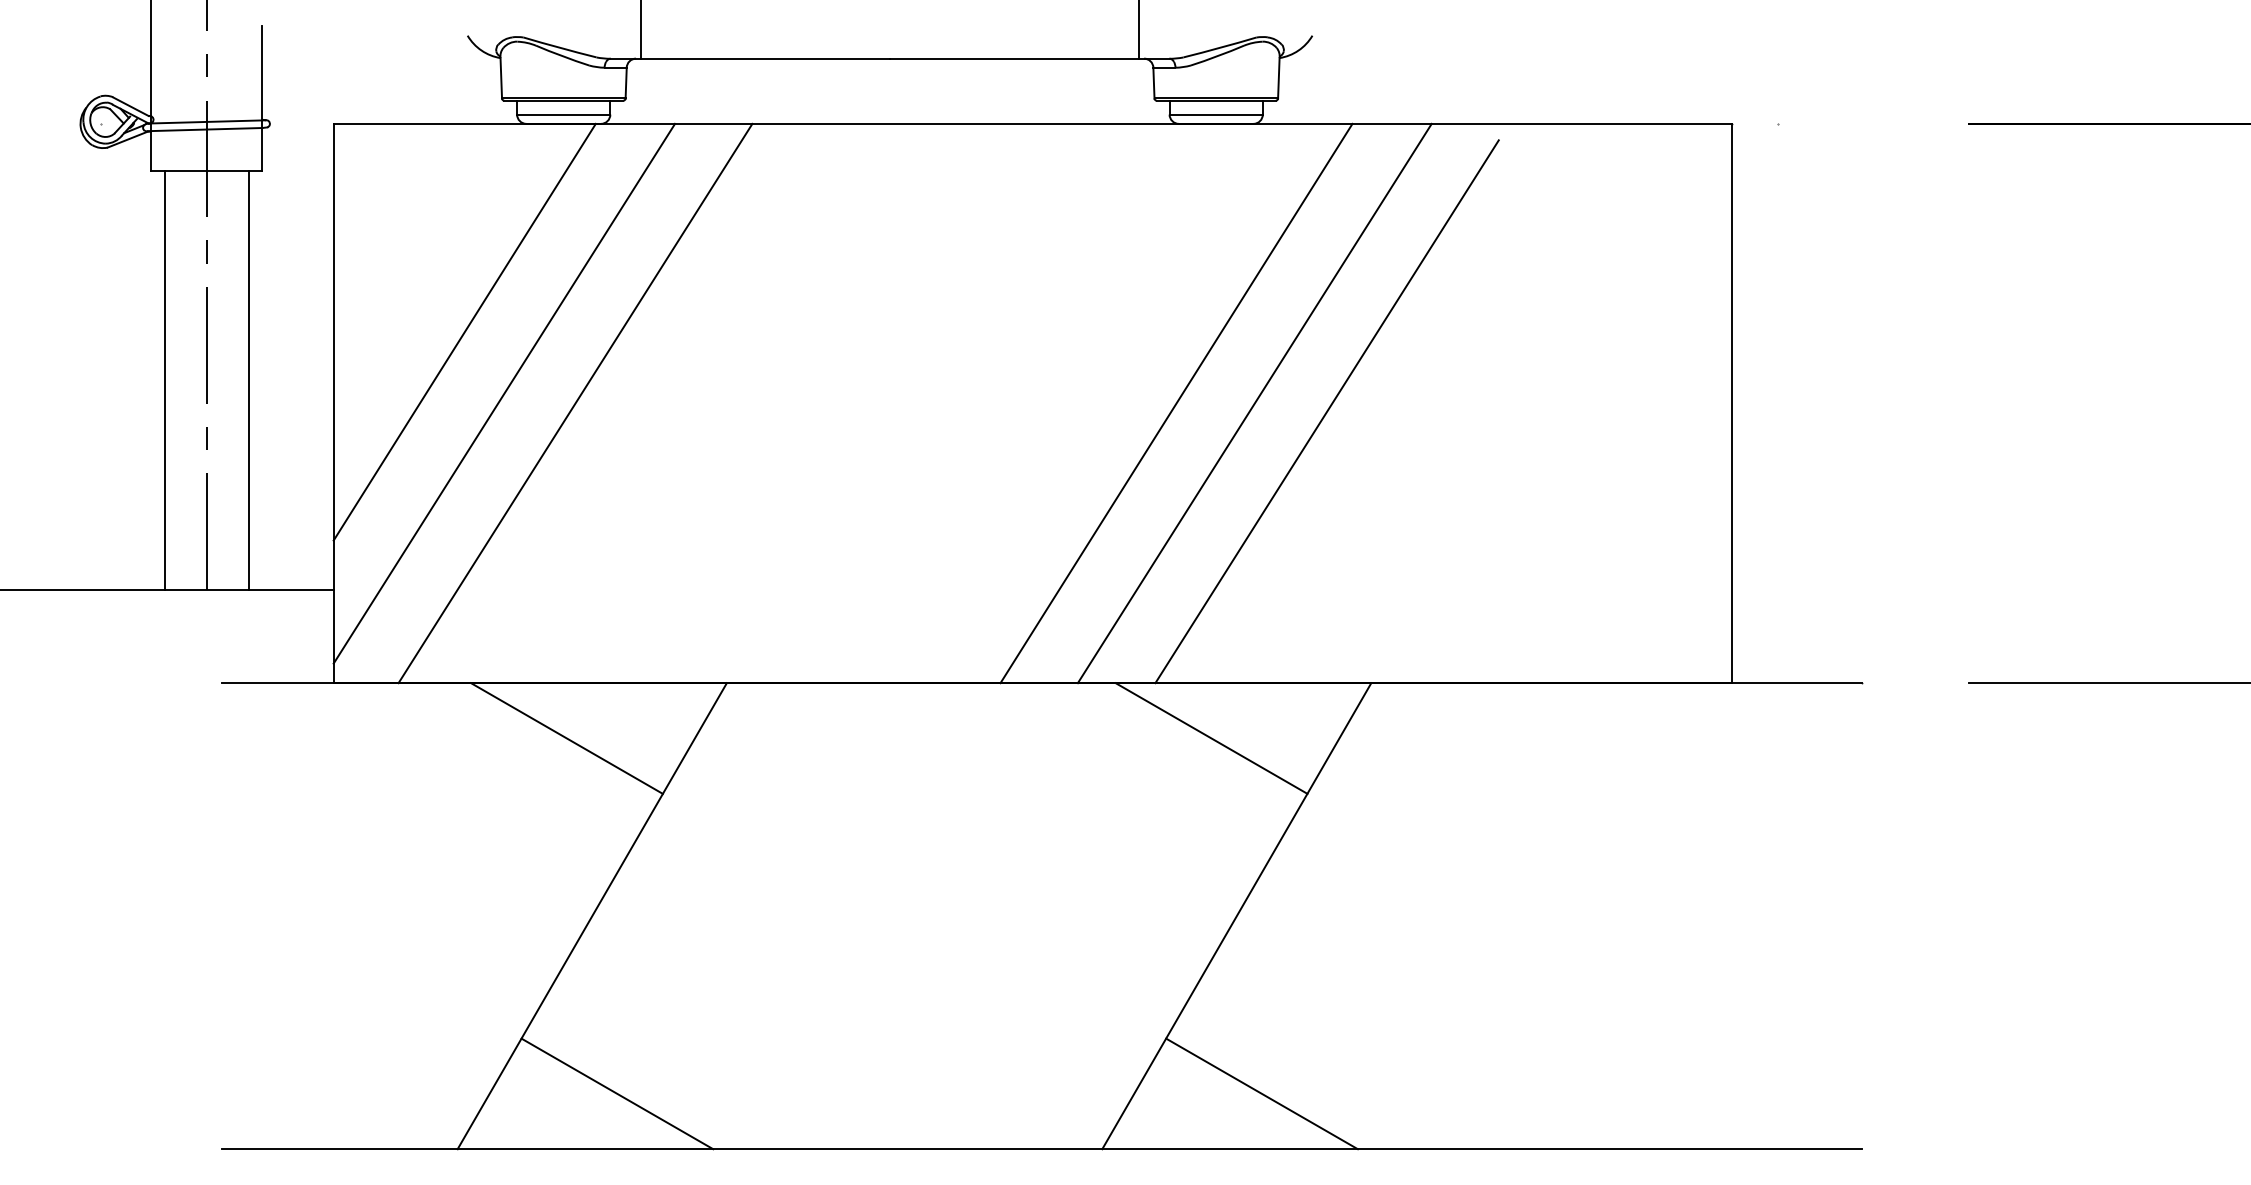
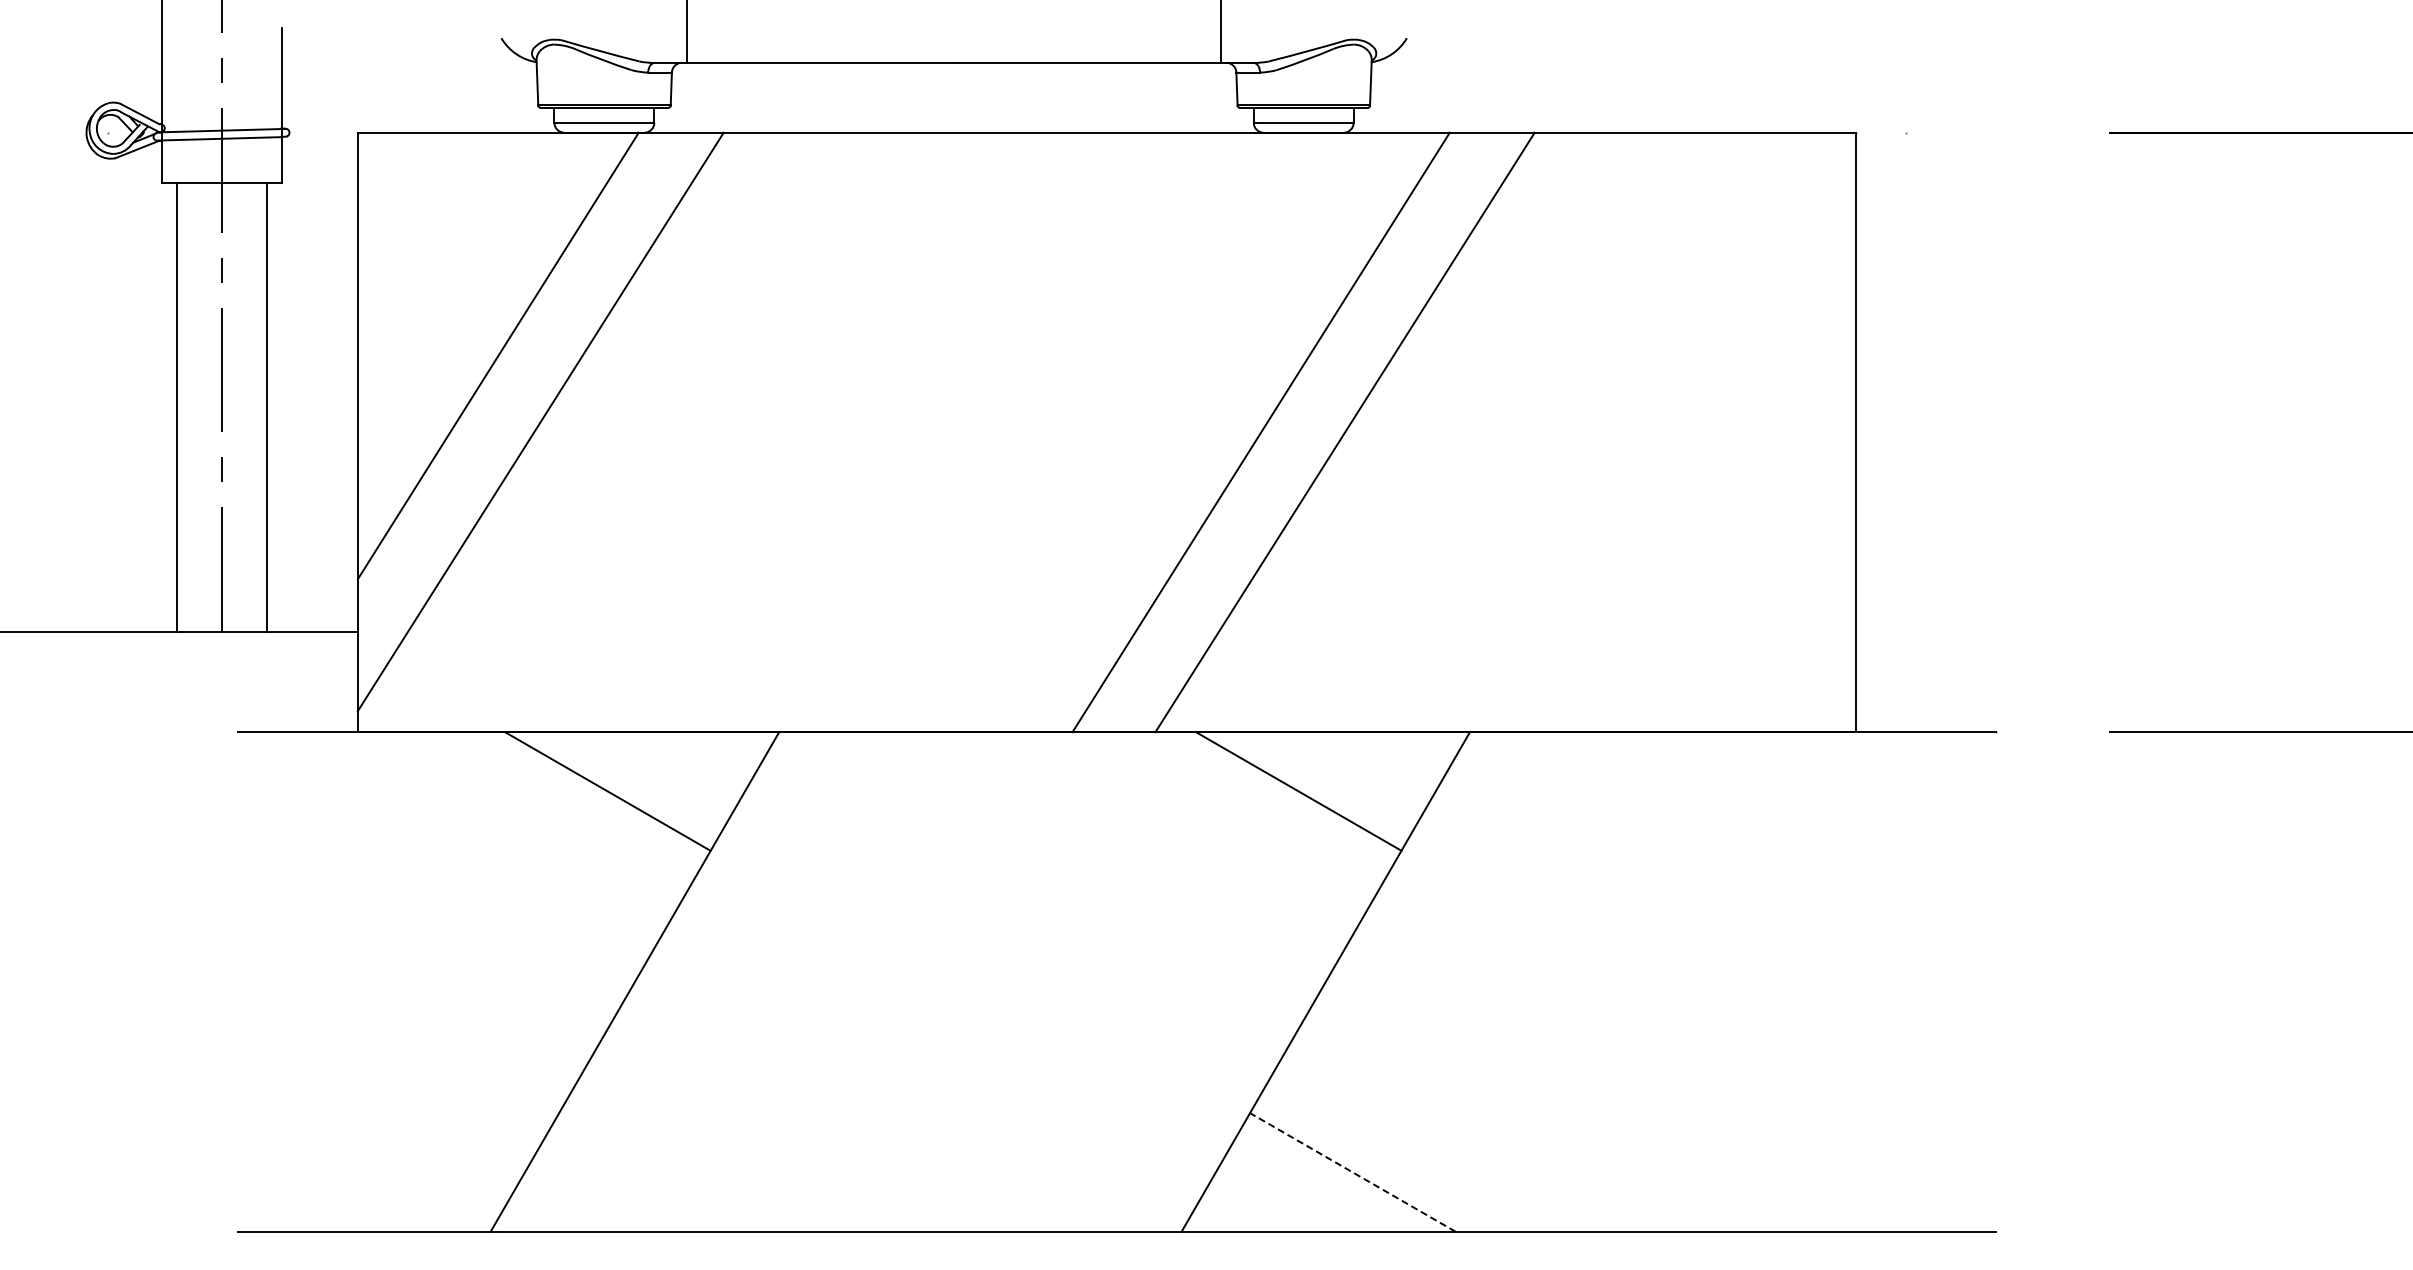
line: (575, 403) -> (616, 432), removed
line: (1327, 411) -> (1422, 441), removed
line: (617, 1093) -> (661, 1172), removed
line: (1261, 1093) -> (1352, 1172), solid -> dashed

